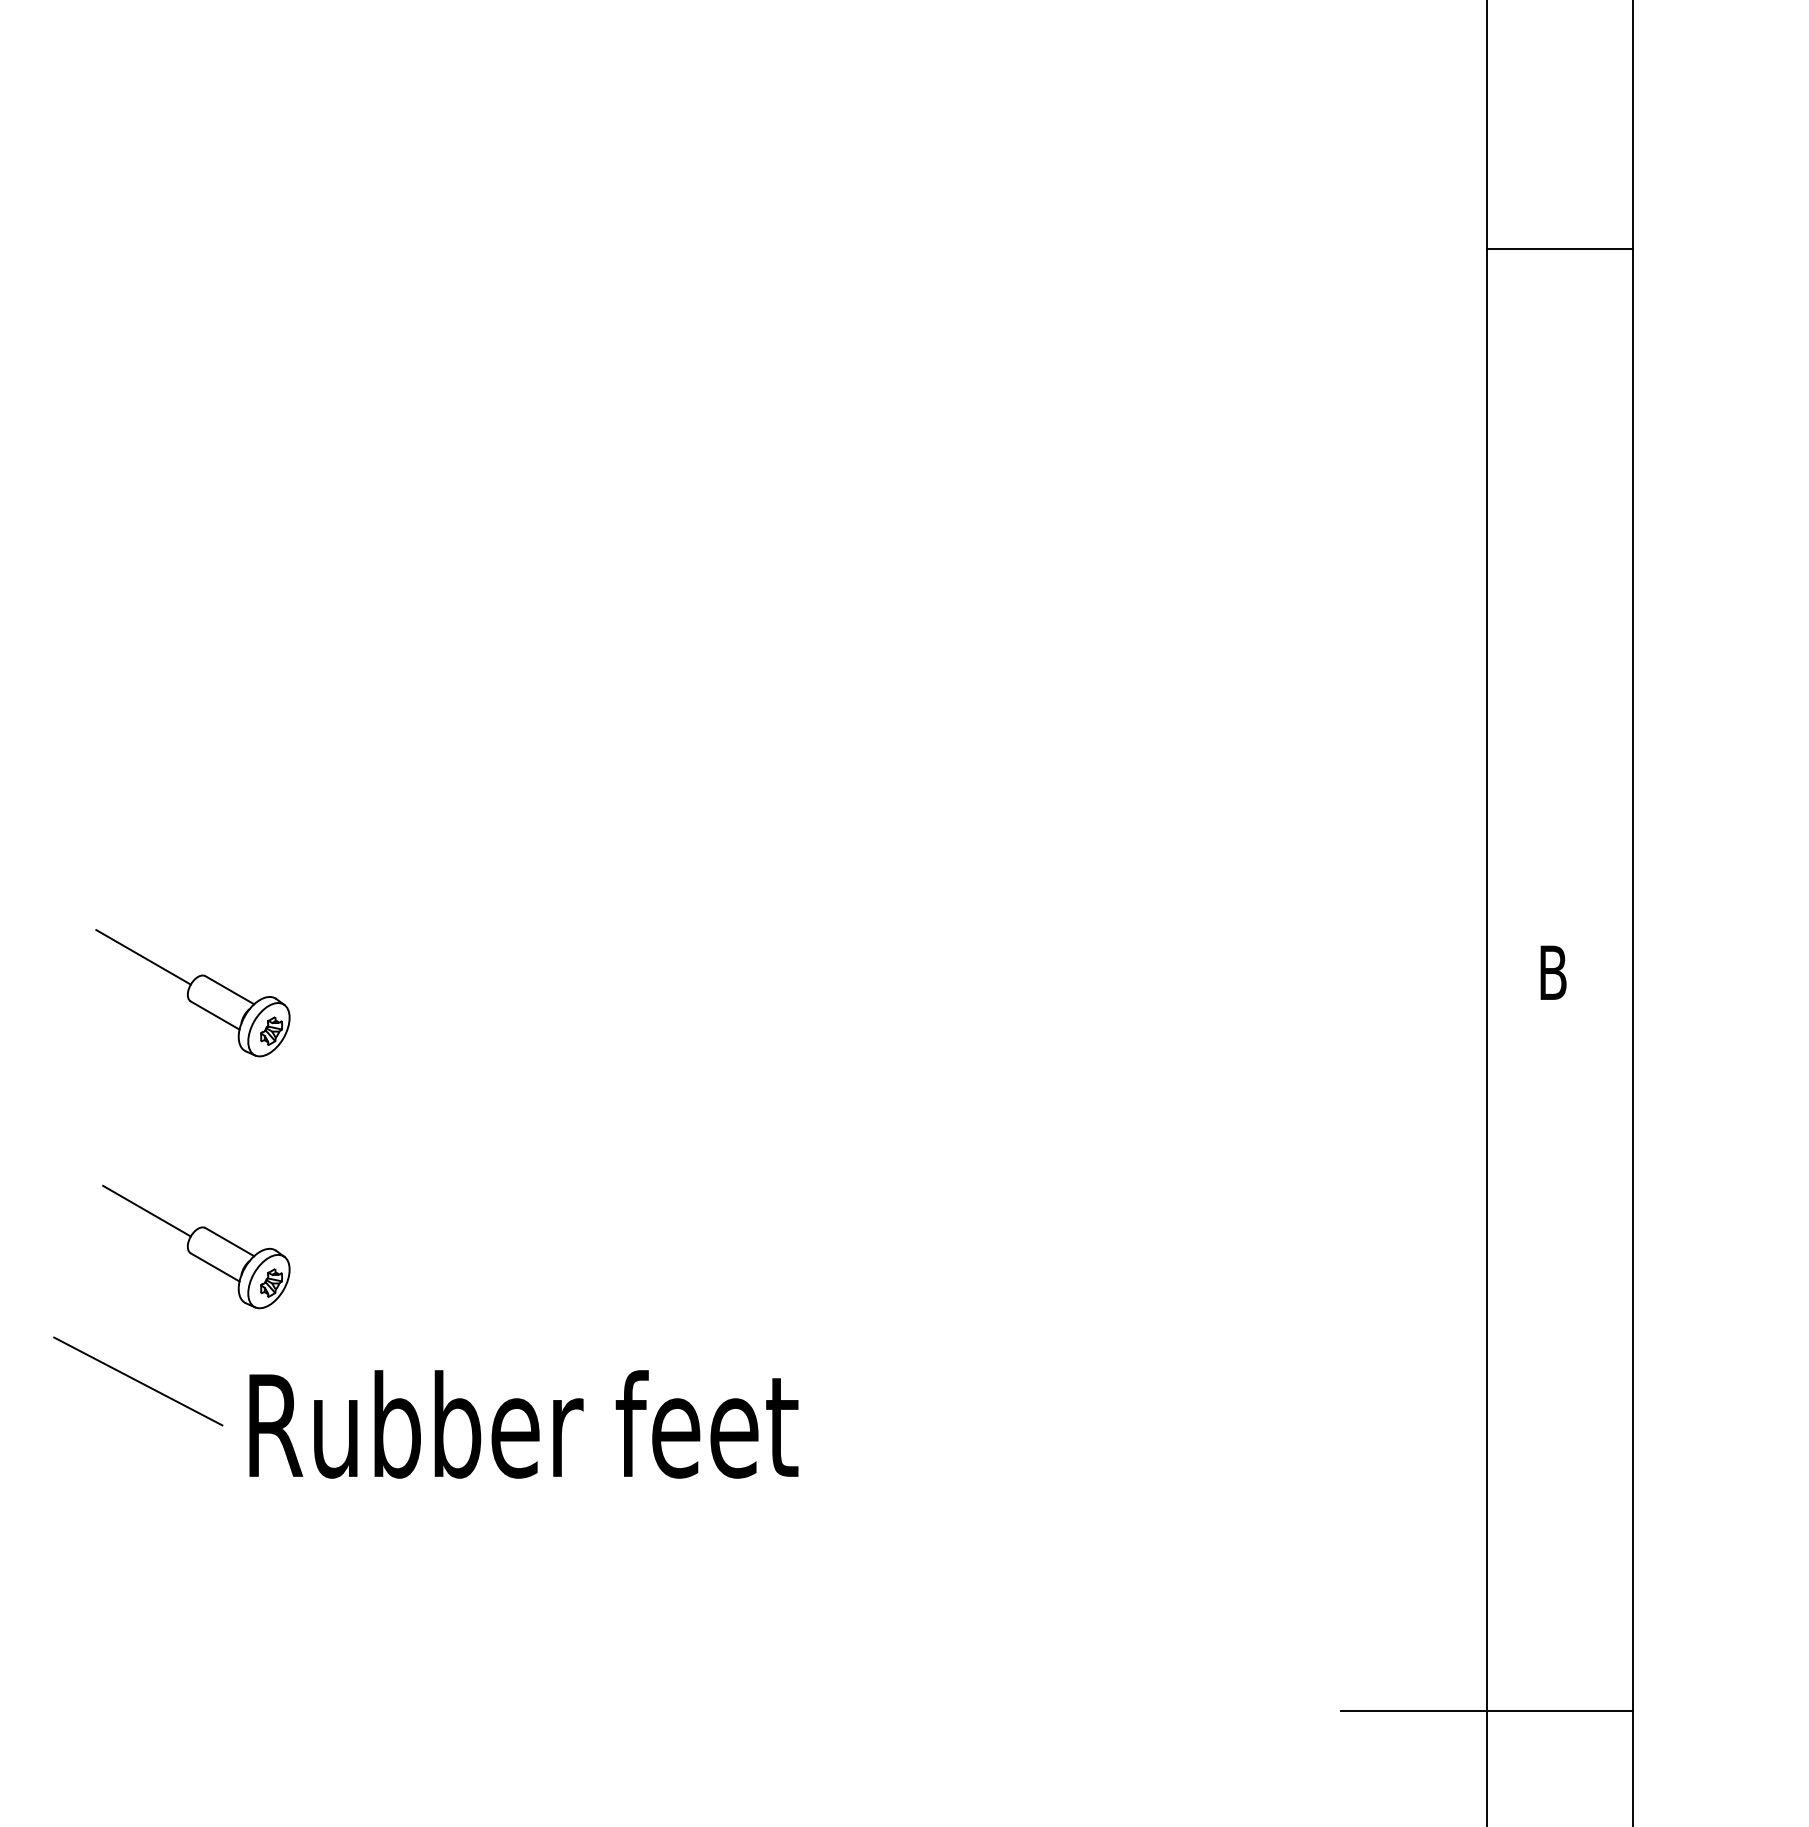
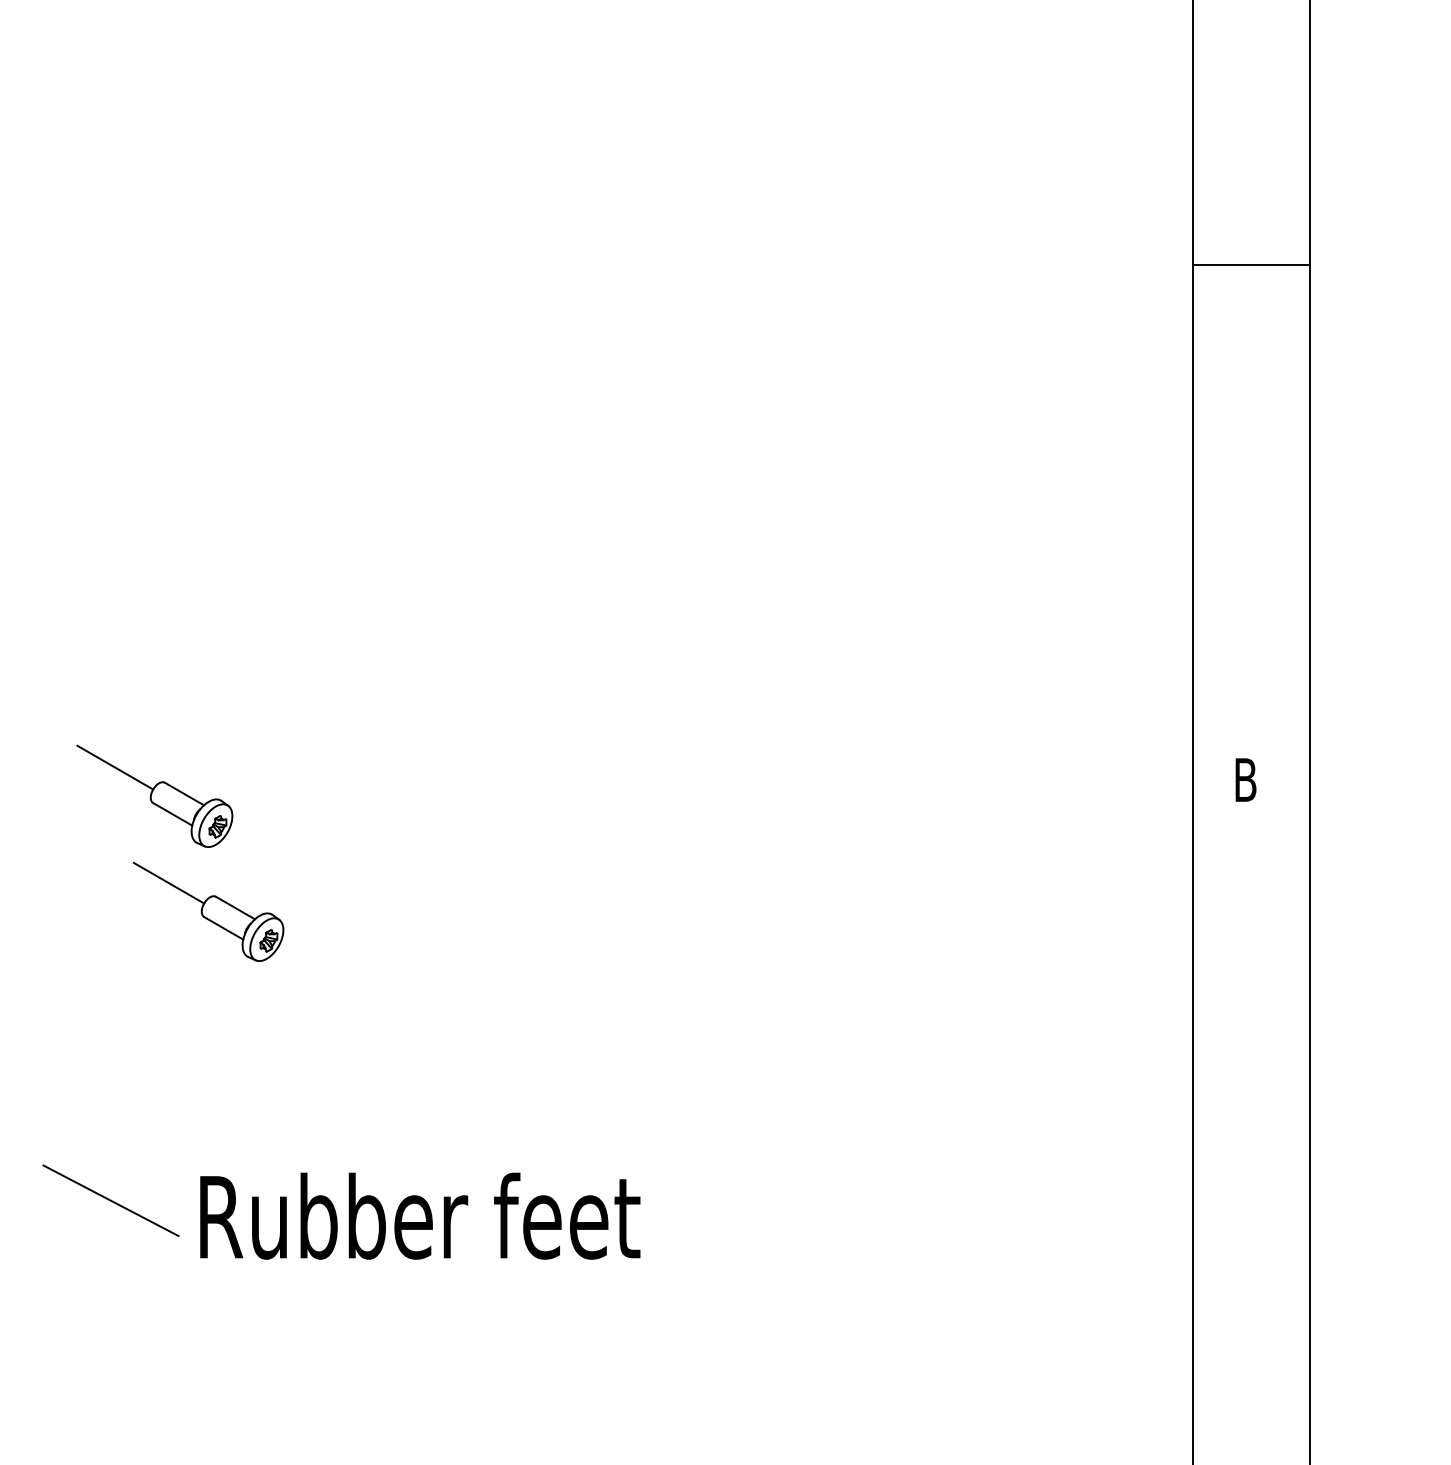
line: (1559, 248) -> (1250, 264), moved
part: (196, 1246) -> (208, 911), moved
line: (137, 1381) -> (110, 1200), moved
text: (524, 1423) -> (420, 1215), moved
line: (1486, 1710) -> (1192, 1371), removed

